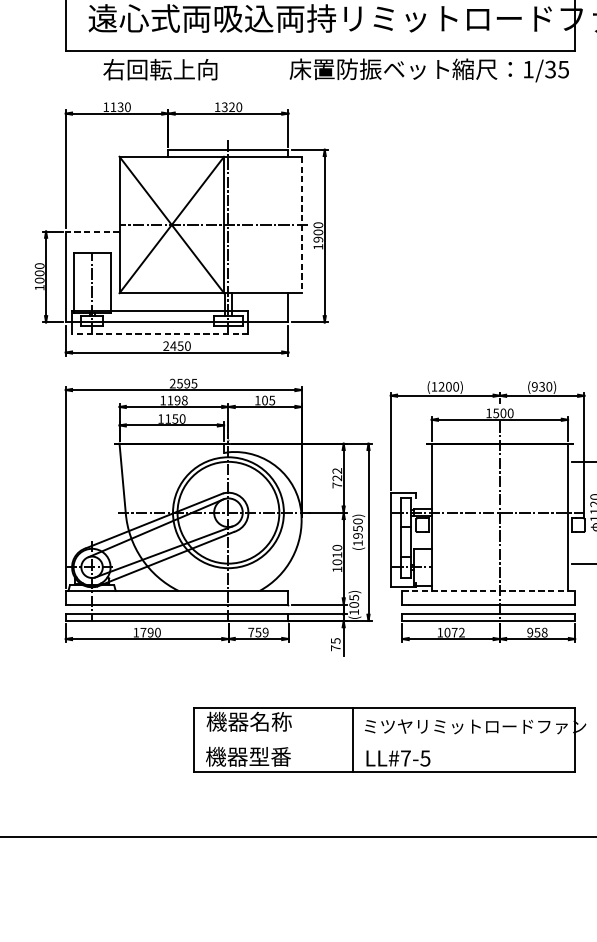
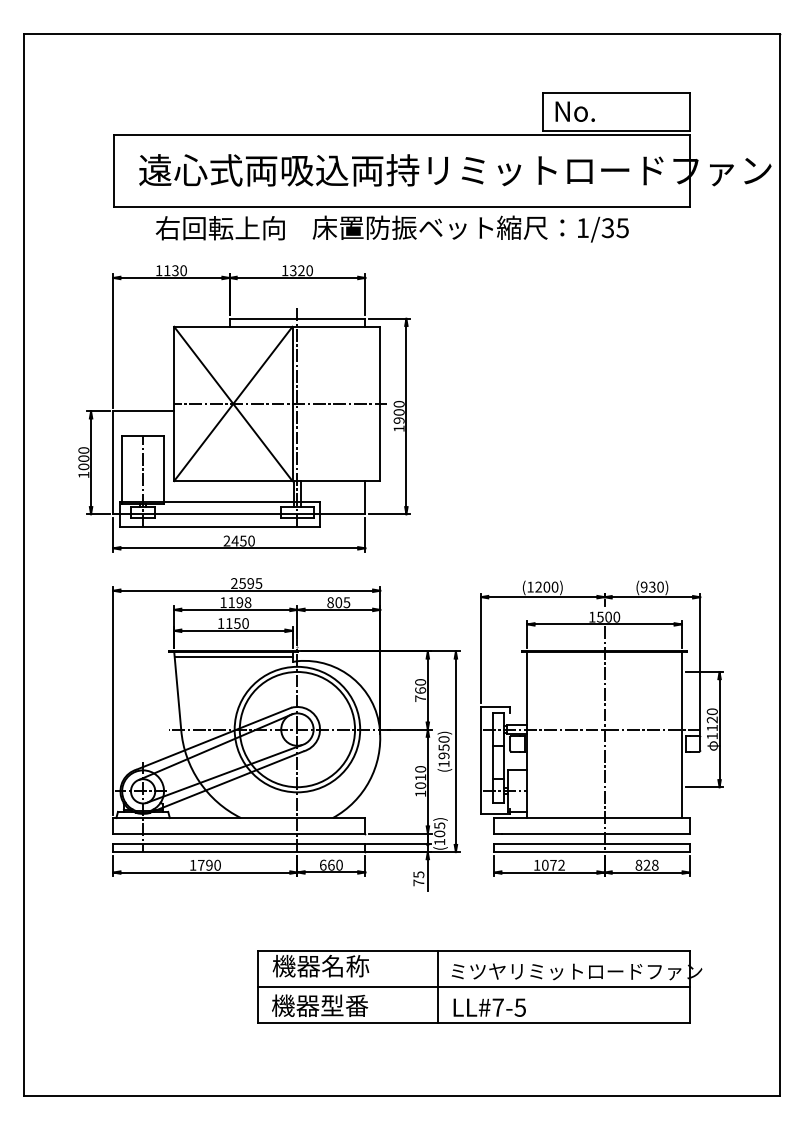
text: (429, 69) -> (470, 228), moved
line: (301, 225) -> (380, 404), dashed -> solid
line: (92, 231) -> (143, 411), dashed -> solid
line: (160, 334) -> (220, 527), dashed -> solid
text: (257, 400) -> (330, 602), 105 -> 805
line: (171, 448) -> (233, 656), added
text: (337, 474) -> (420, 686), 722 -> 760
line: (488, 591) -> (591, 818), dashed -> solid
text: (257, 631) -> (330, 864), 759 -> 660
text: (533, 631) -> (642, 864), 958 -> 828
line: (384, 739) -> (473, 986), added

